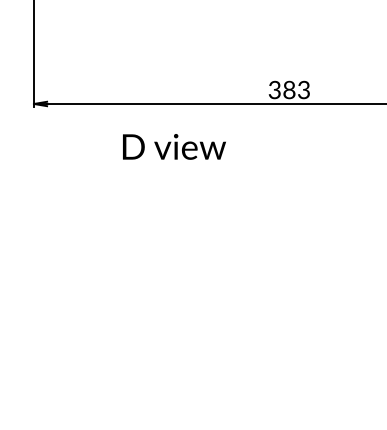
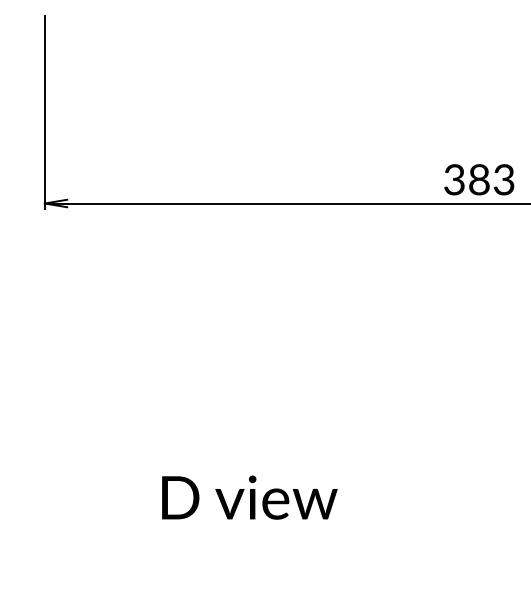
text: (174, 146) -> (249, 496), moved

